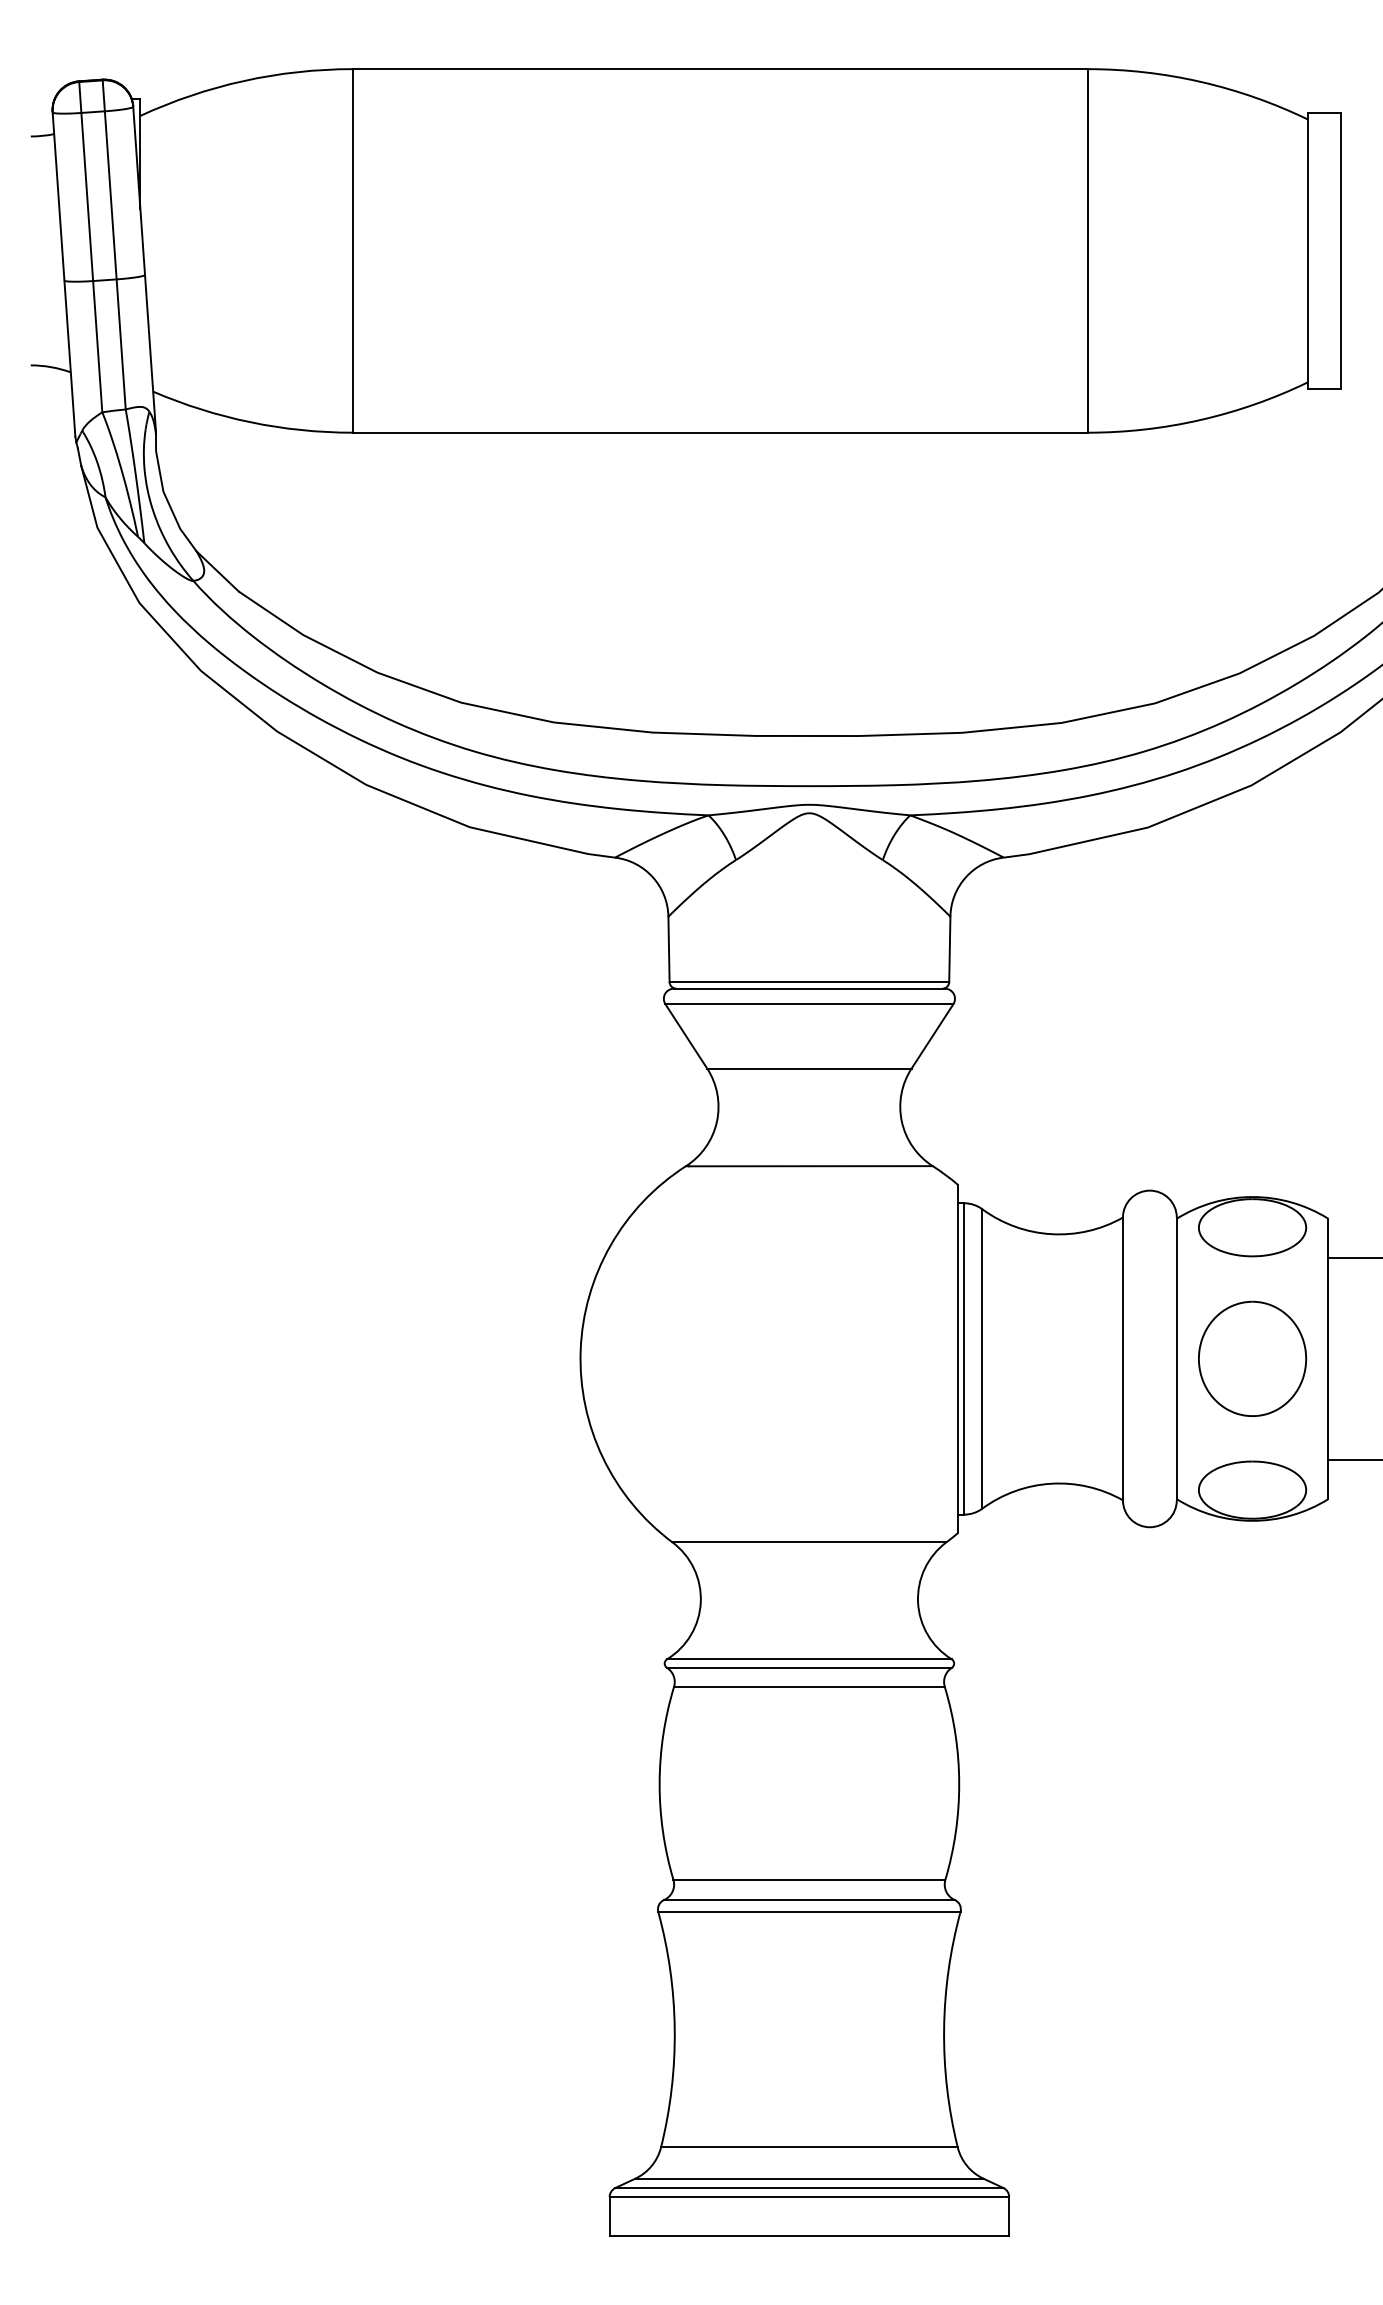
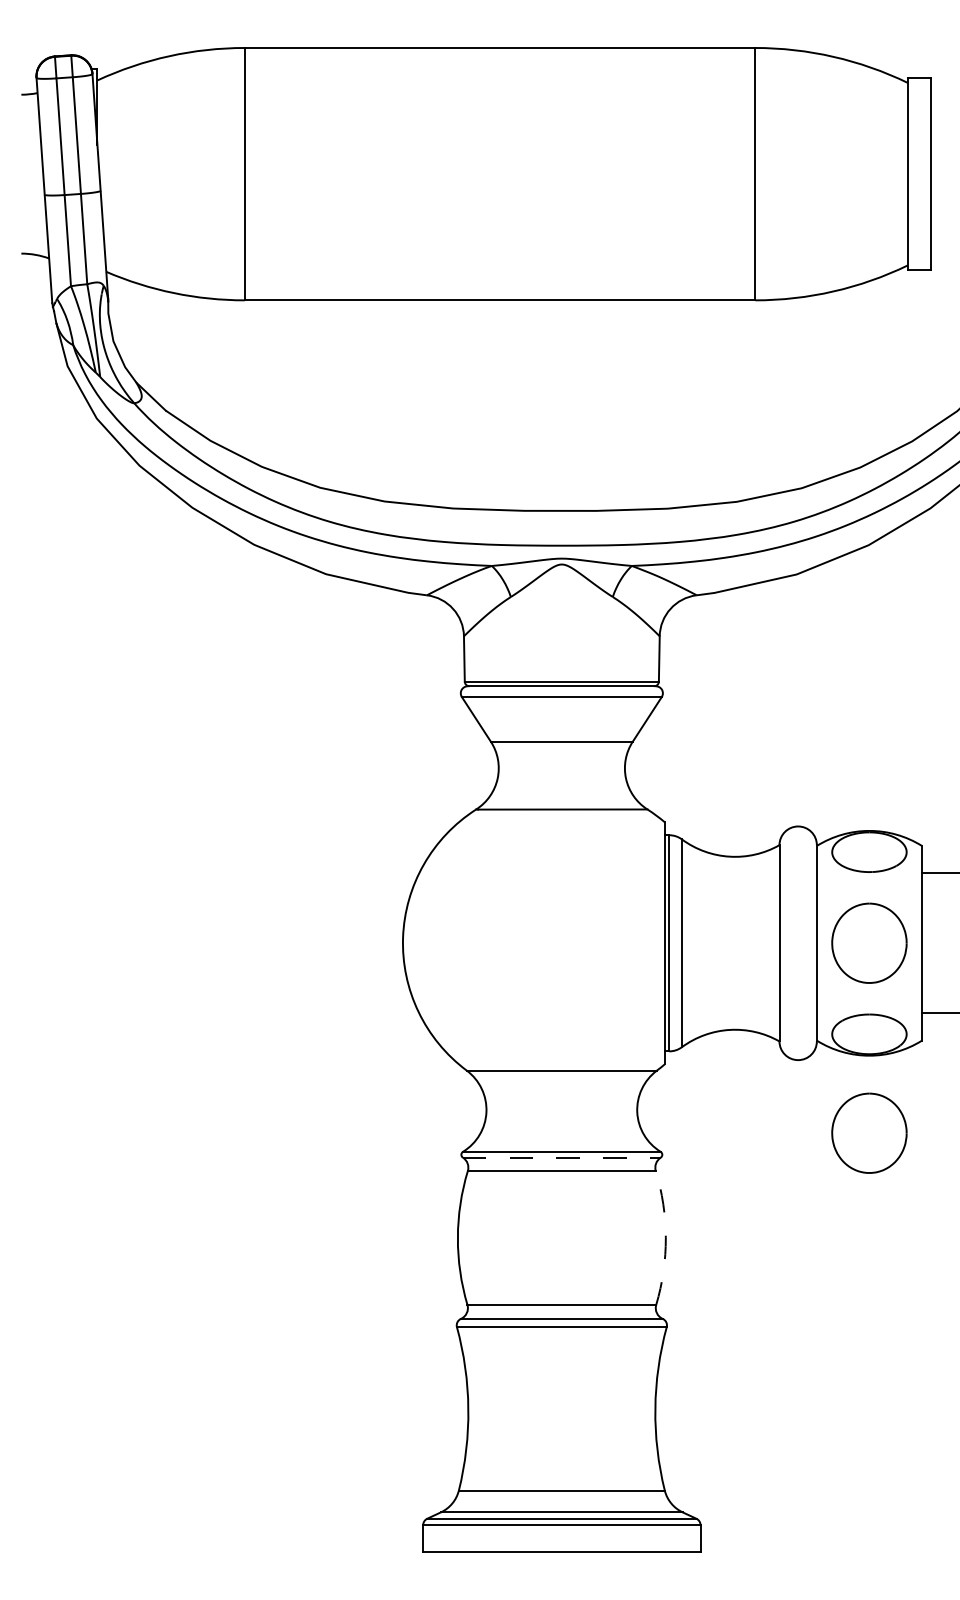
part: (1252, 1631) -> (869, 1132), added
line: (808, 1667) -> (561, 1157), solid -> dashed
arc: (958, 1782) -> (665, 1237), solid -> dashed

